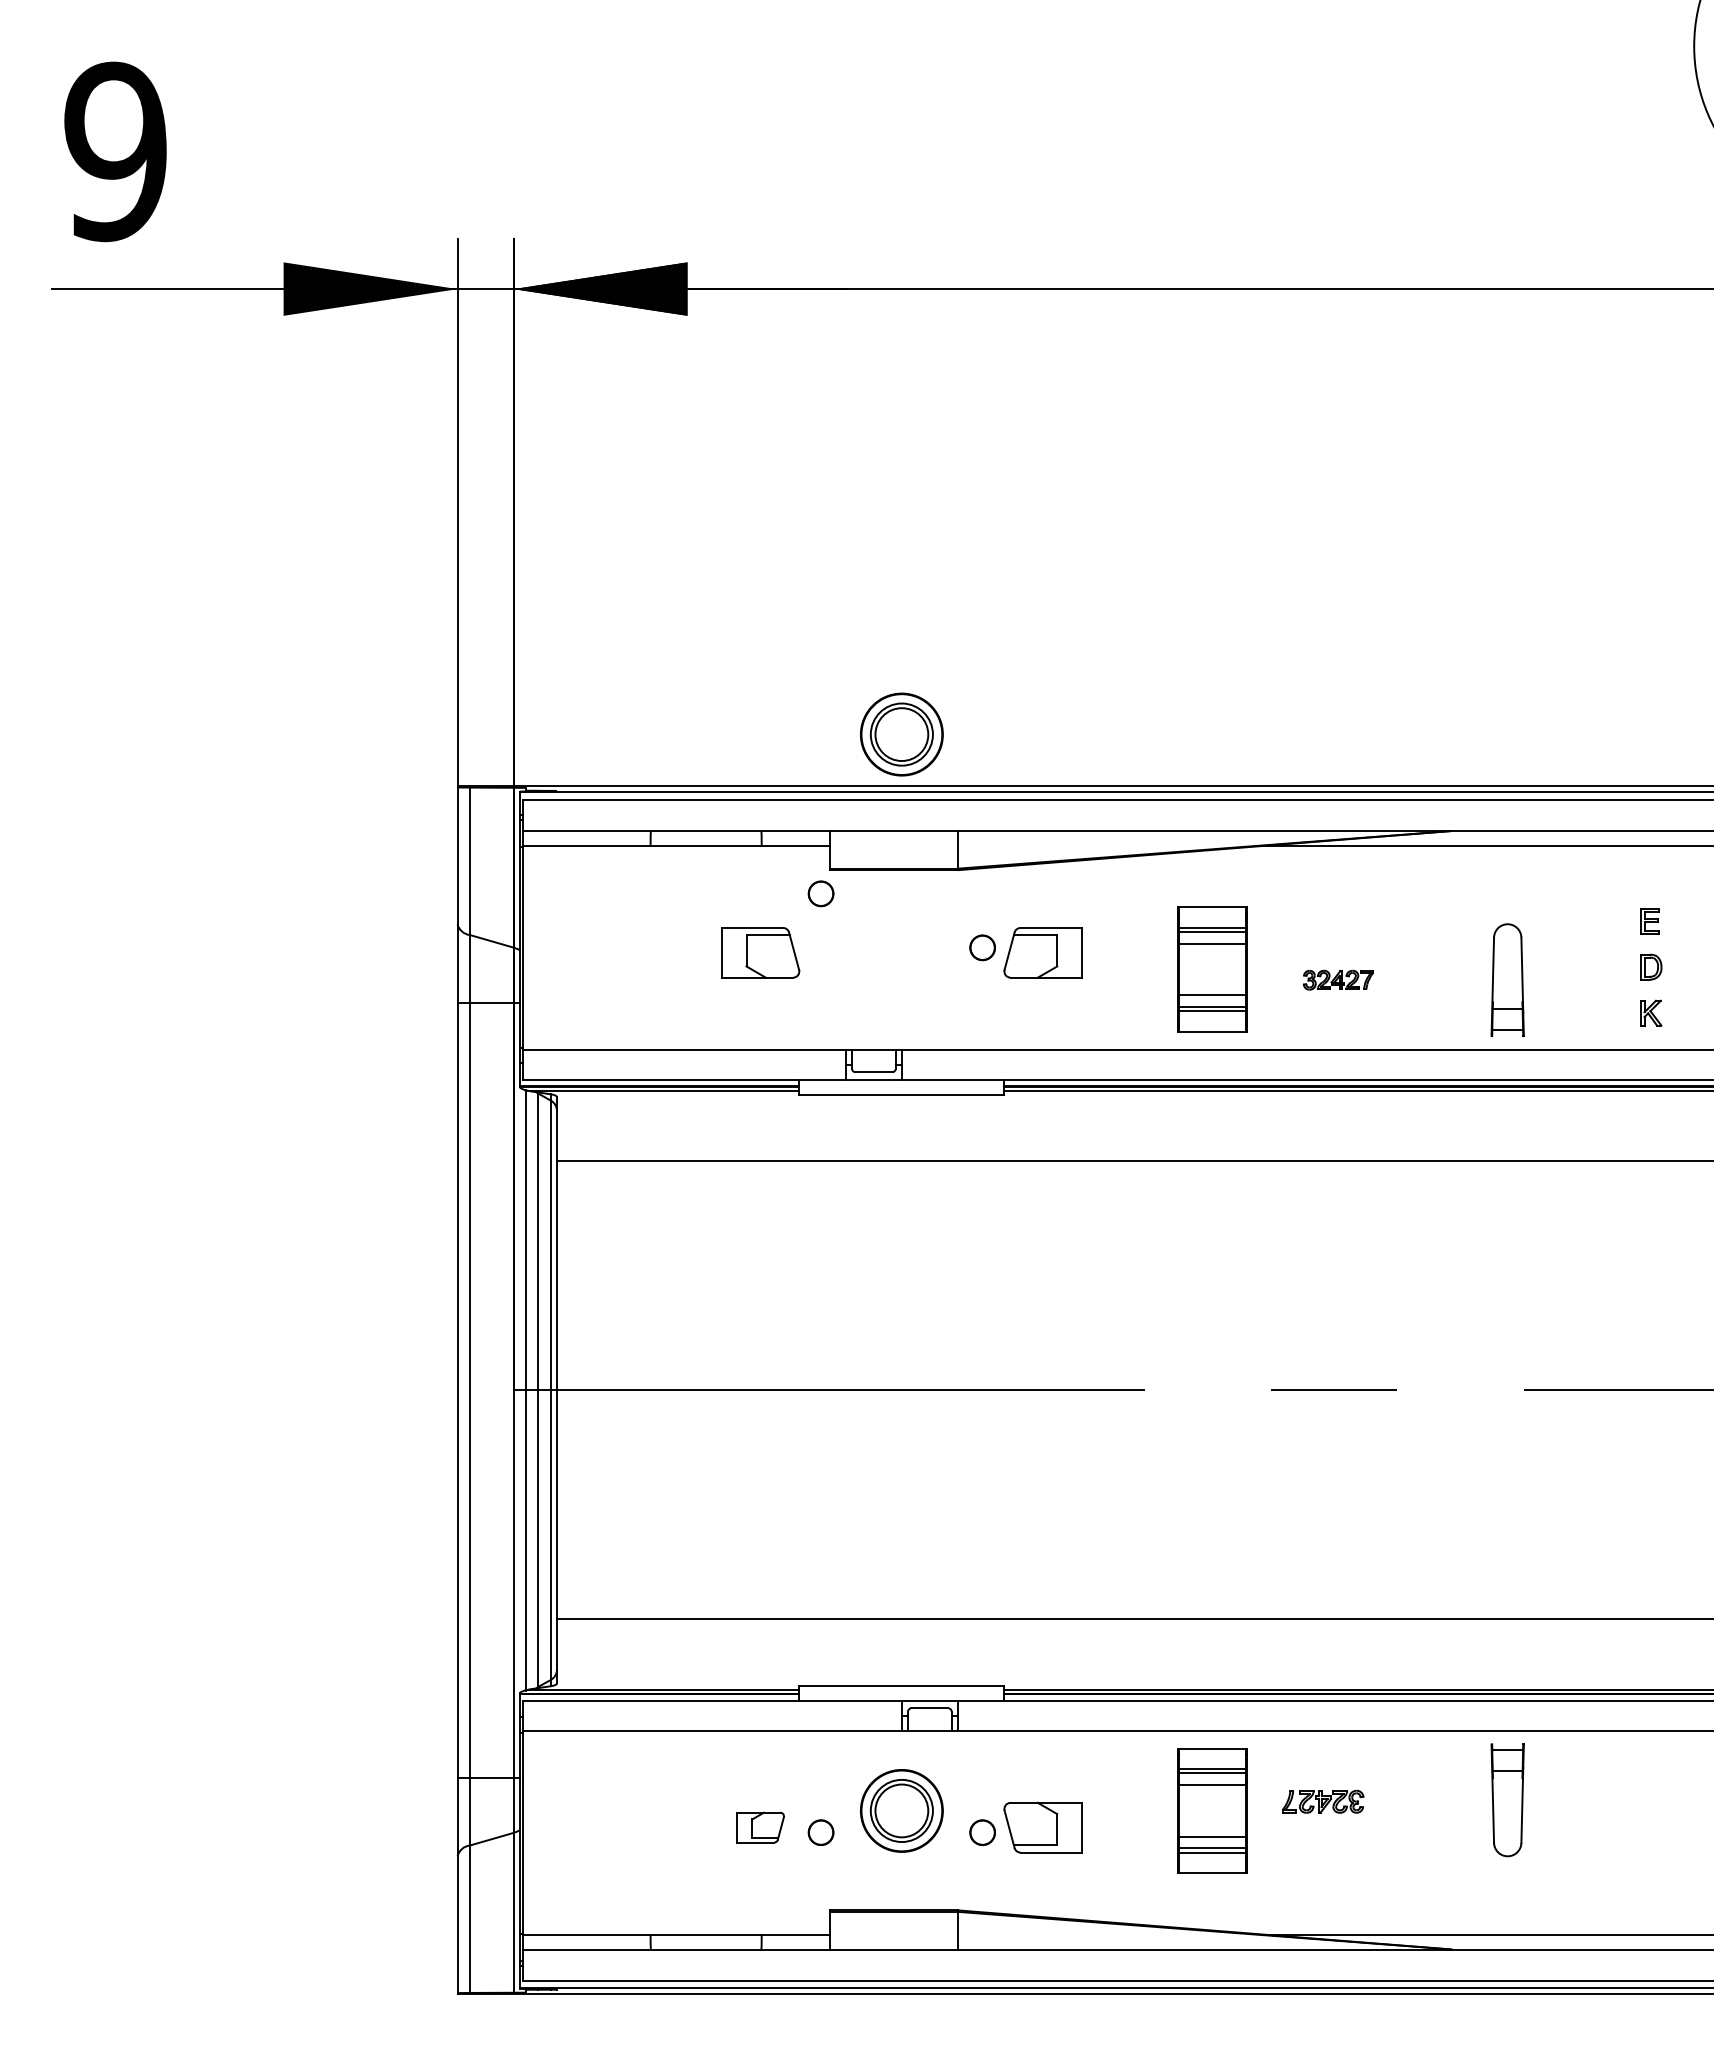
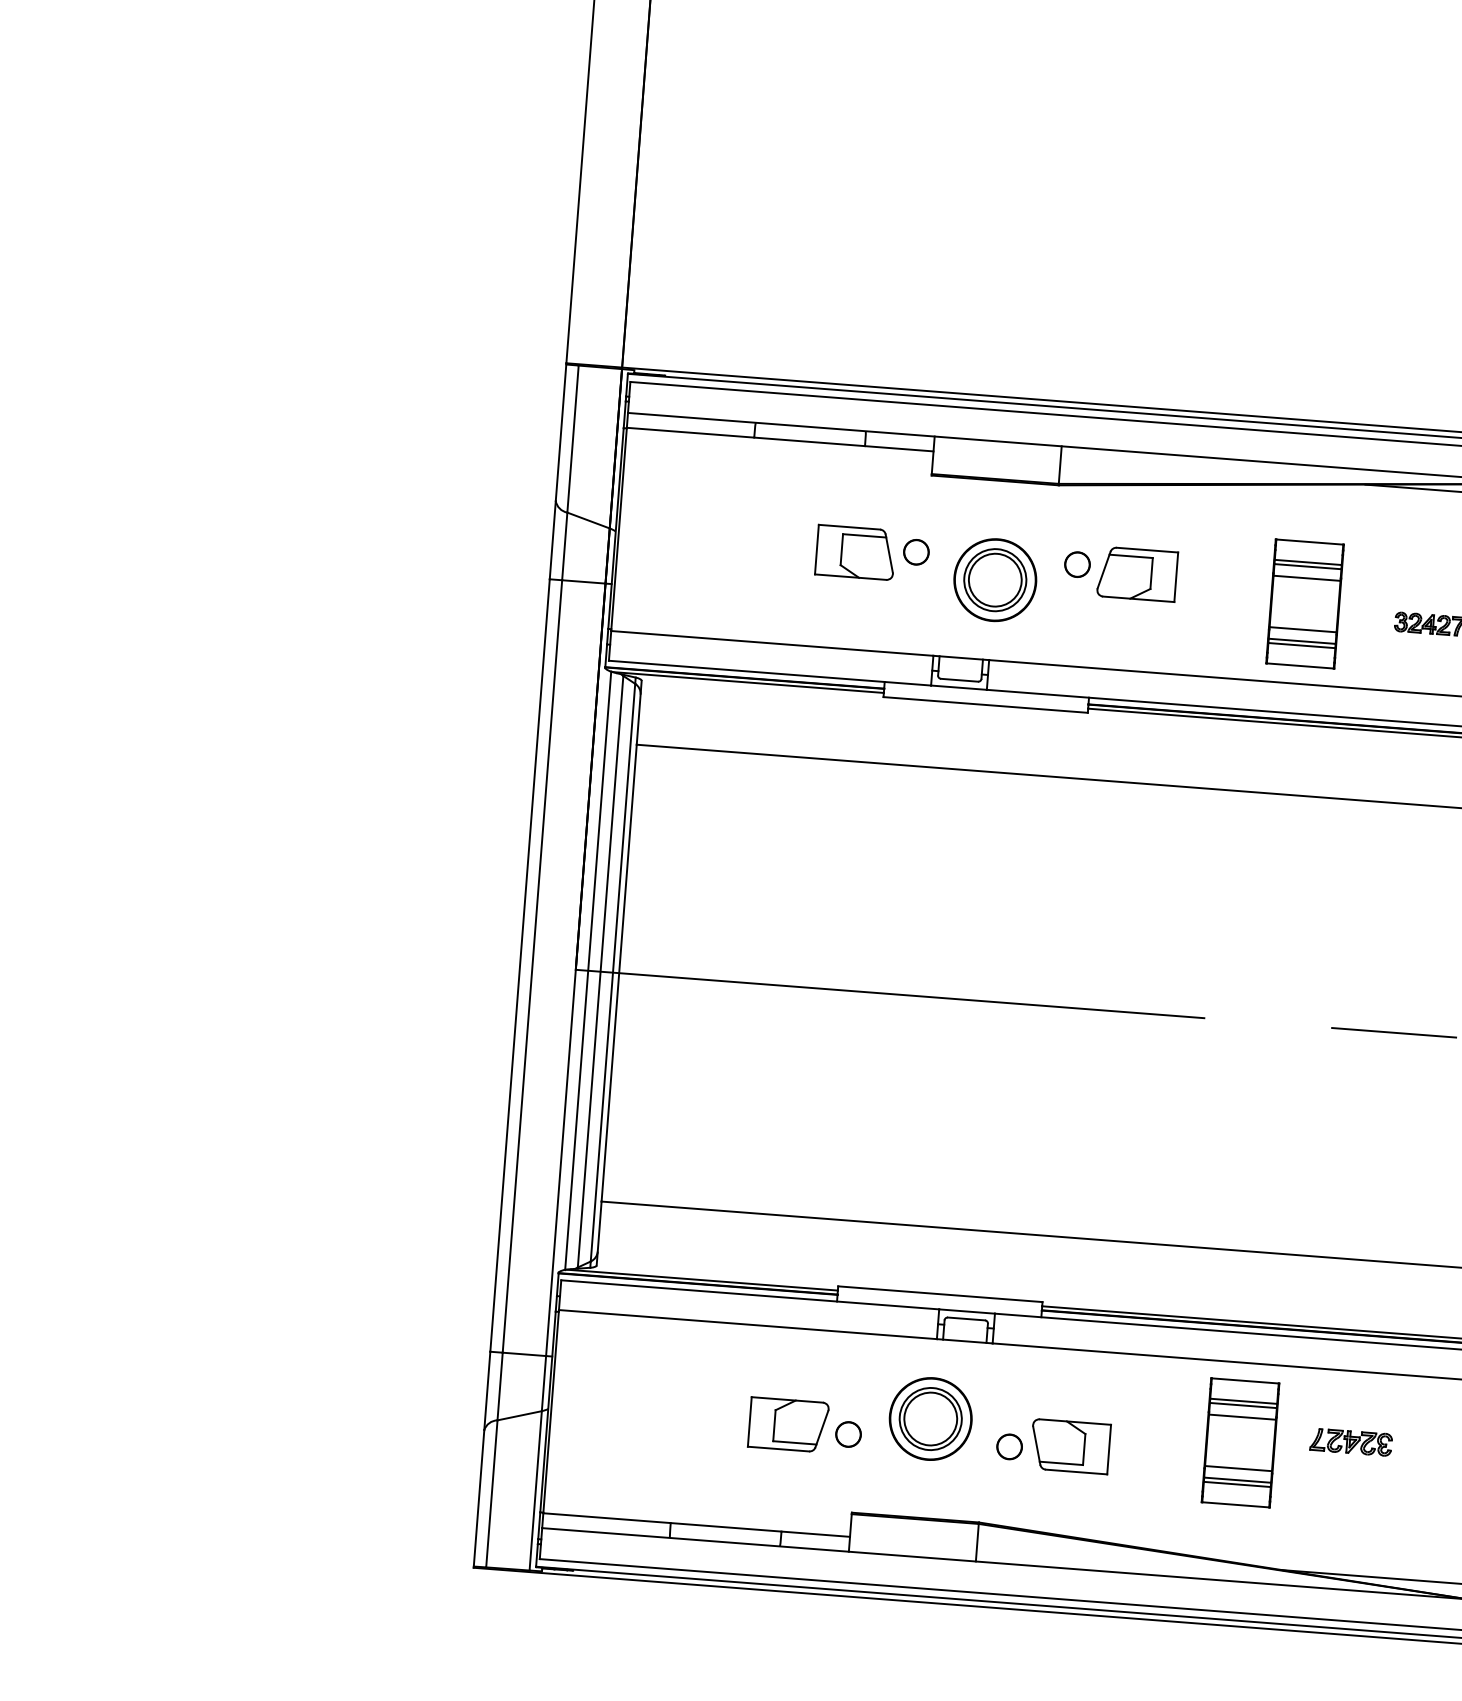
part: (901, 734) -> (994, 580), moved
part: (820, 893) -> (915, 551), moved
part: (760, 1827) -> (788, 1424), size x1.67

